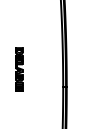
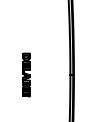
part: (19, 69) -> (26, 75), moved

